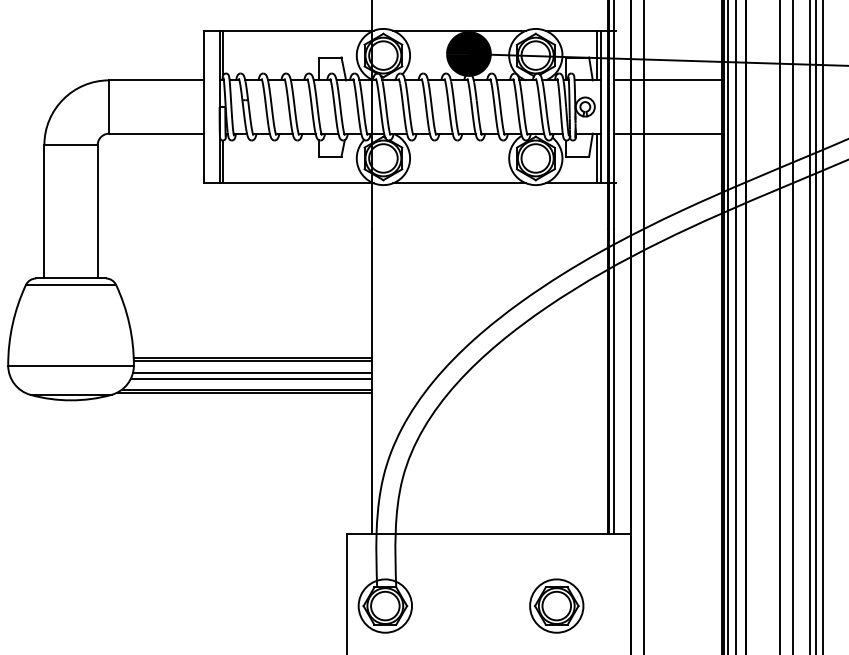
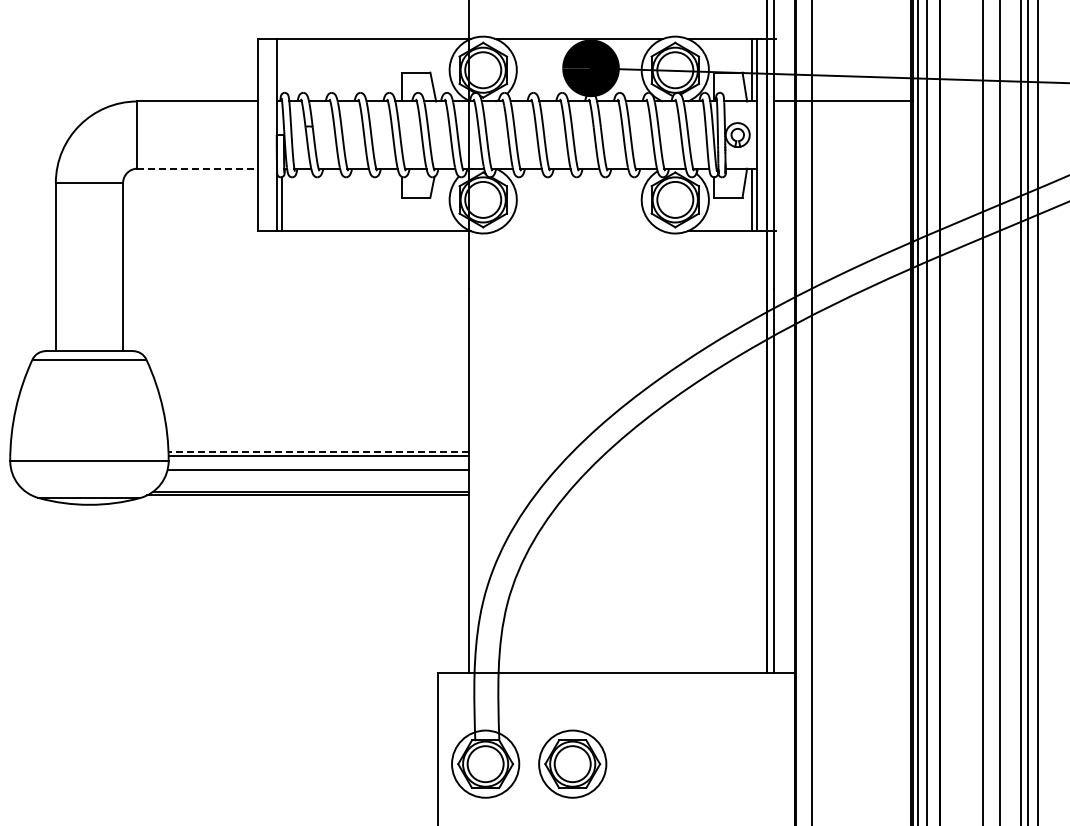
line: (223, 52) -> (281, 66), removed
line: (157, 133) -> (198, 168), solid -> dashed
line: (670, 133) -> (844, 168), removed
line: (459, 183) -> (579, 231), removed
line: (252, 358) -> (318, 451), solid -> dashed
line: (251, 378) -> (316, 477), removed
part: (556, 605) -> (572, 763), moved

